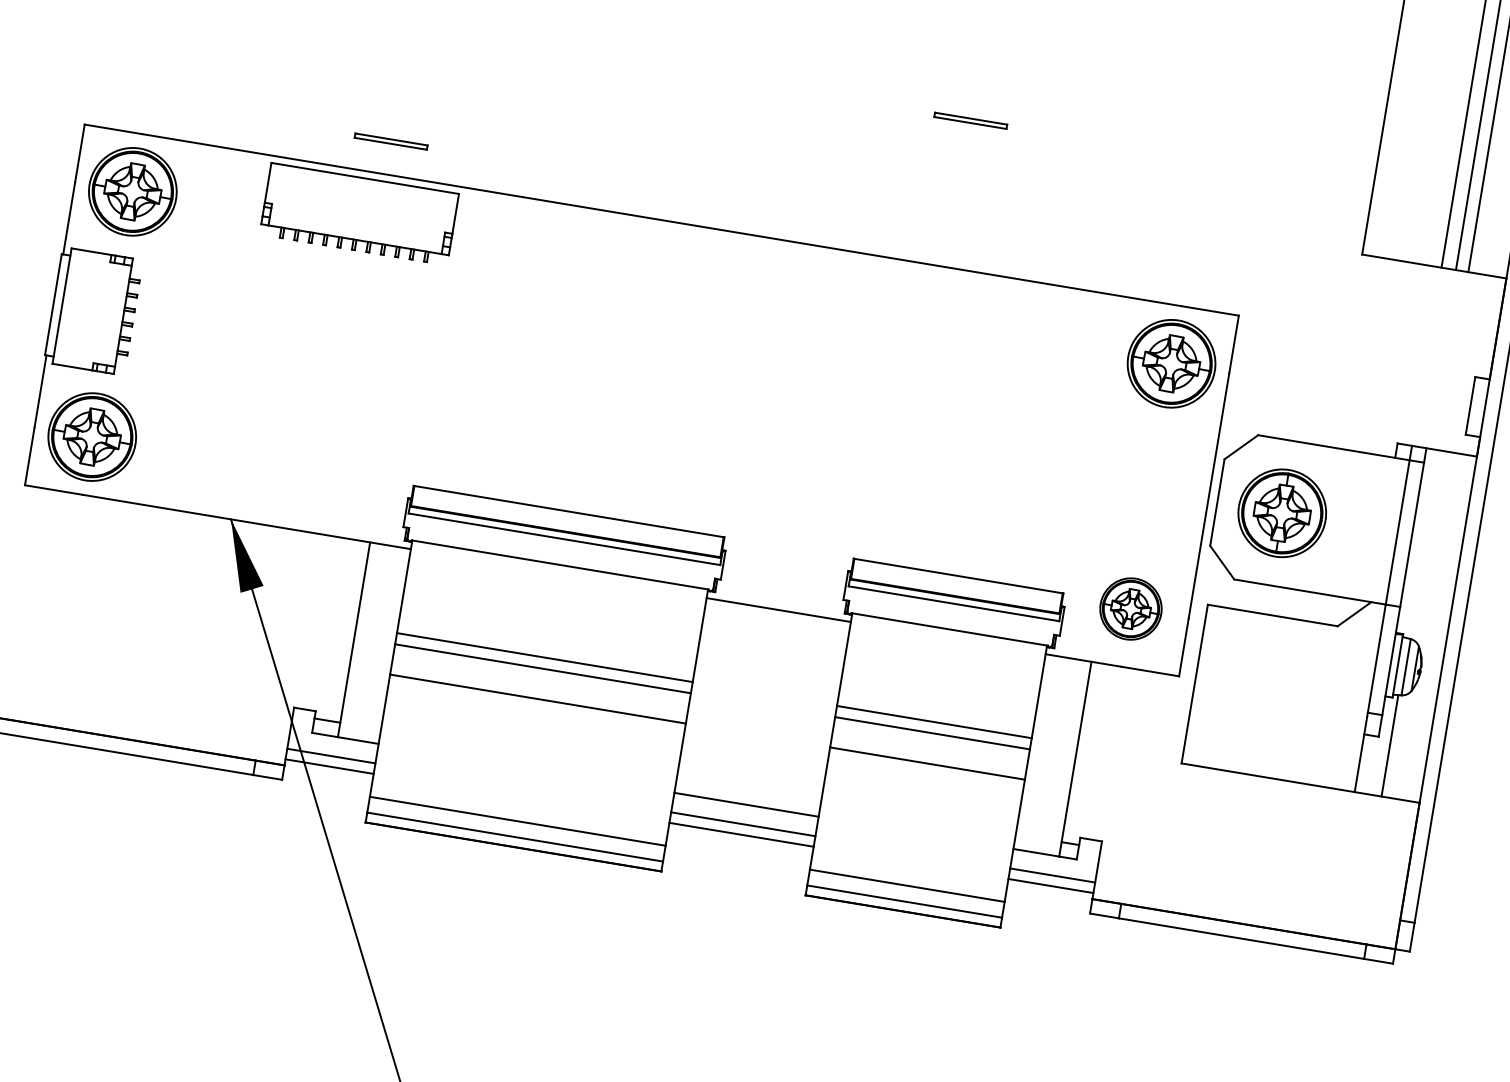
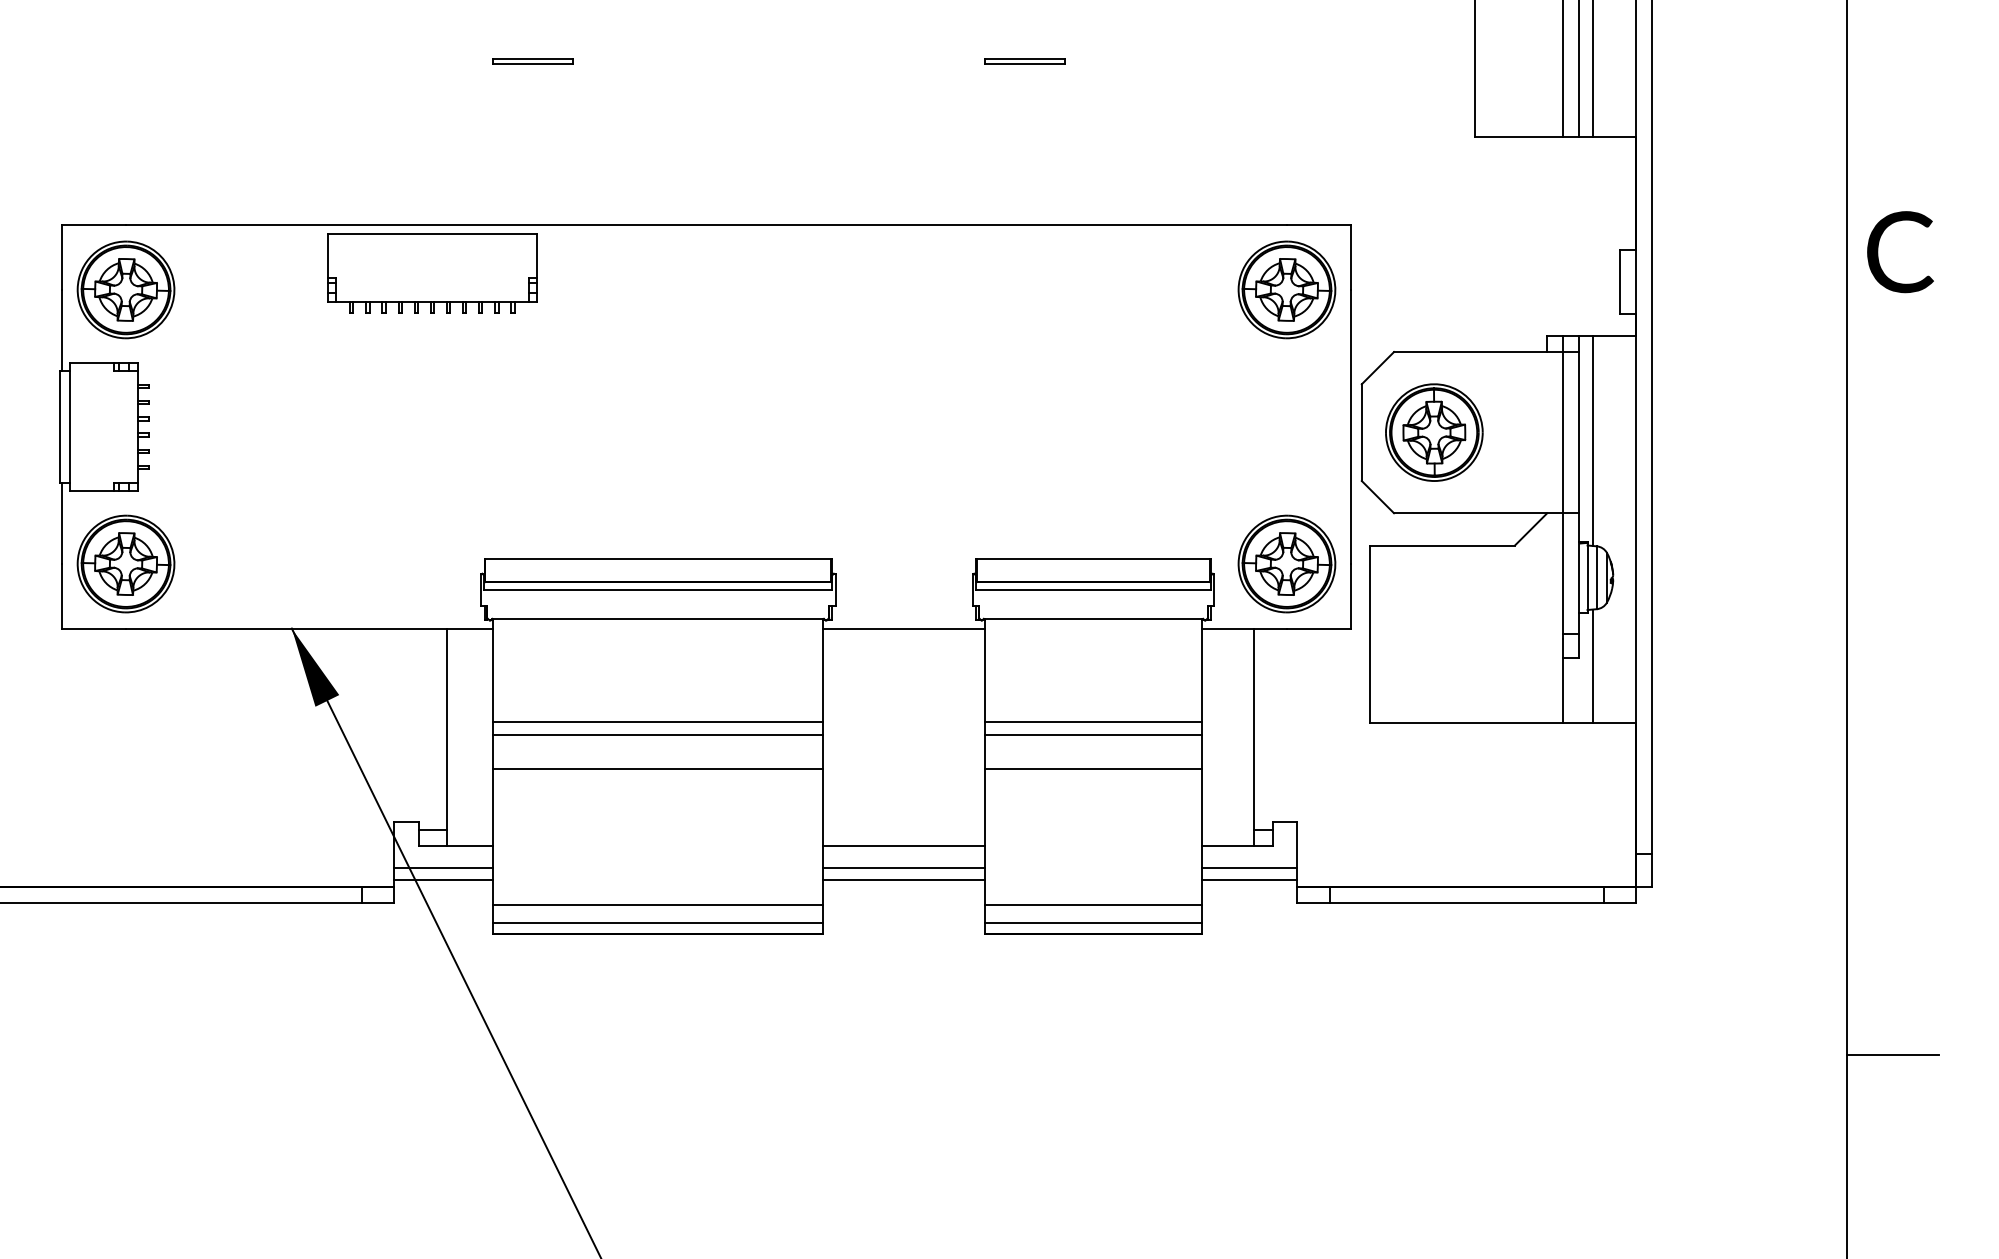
part: (390, 141) -> (532, 61), moved
part: (359, 214) -> (432, 273), moved
line: (1423, 543) -> (1593, 440), added
part: (1130, 608) -> (1286, 563), size x1.43

